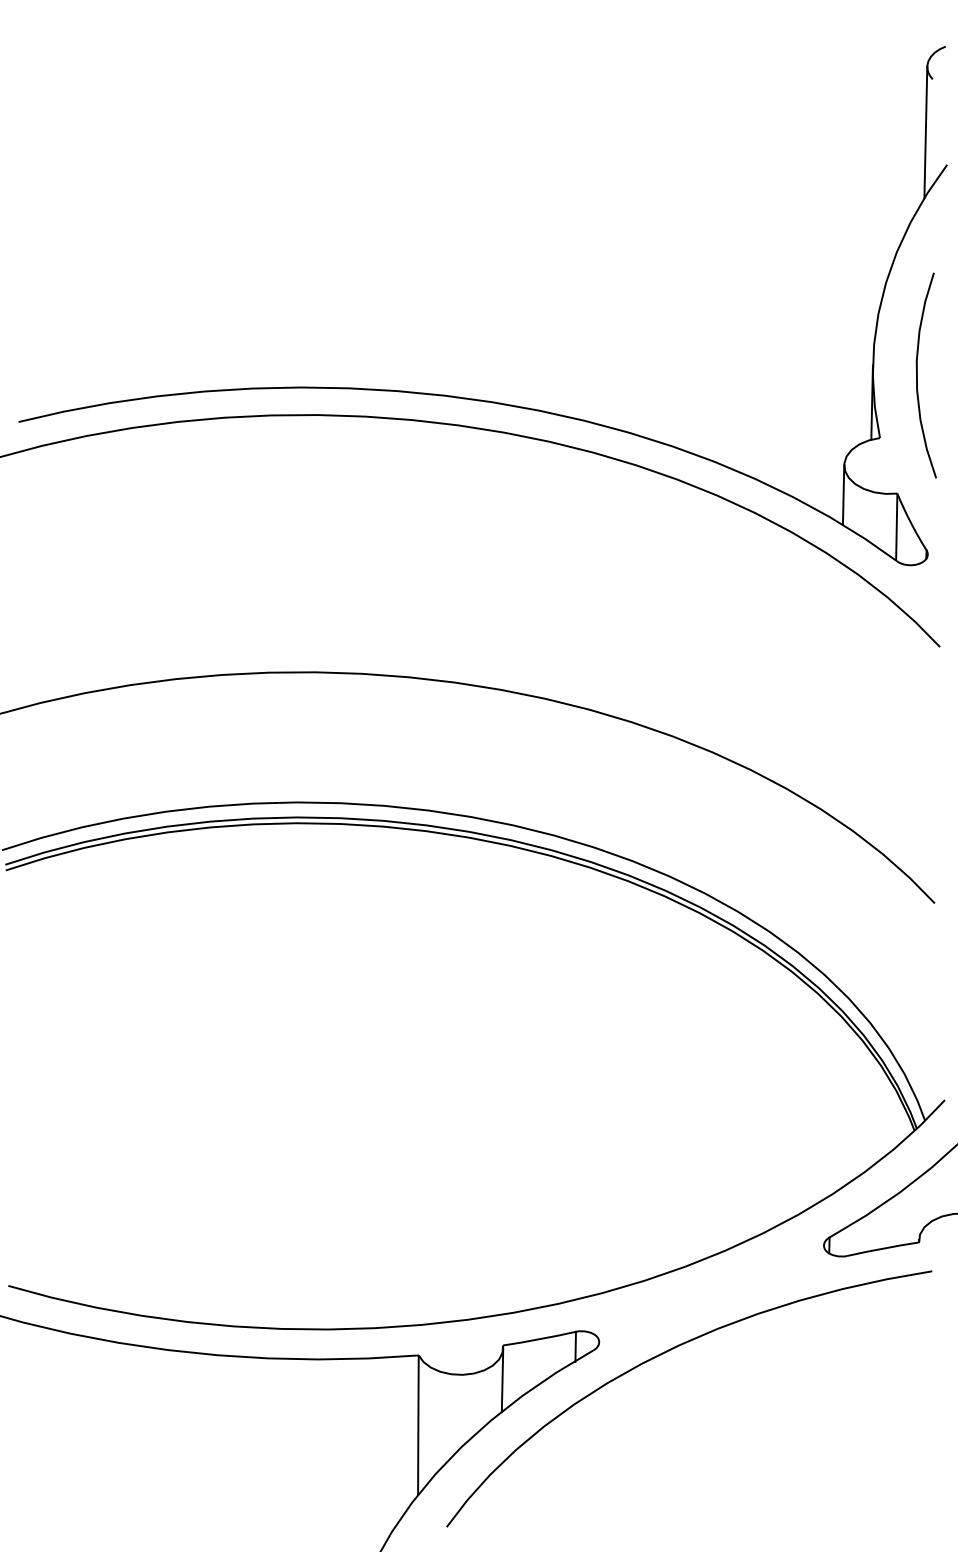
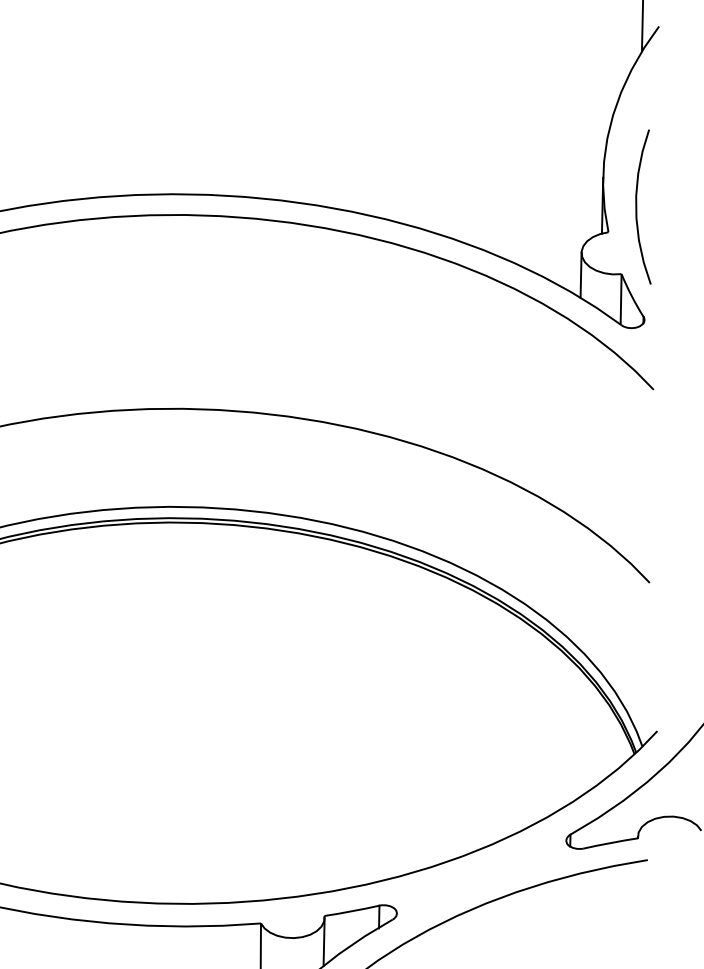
curve: (917, 375) -> (636, 207), moved

